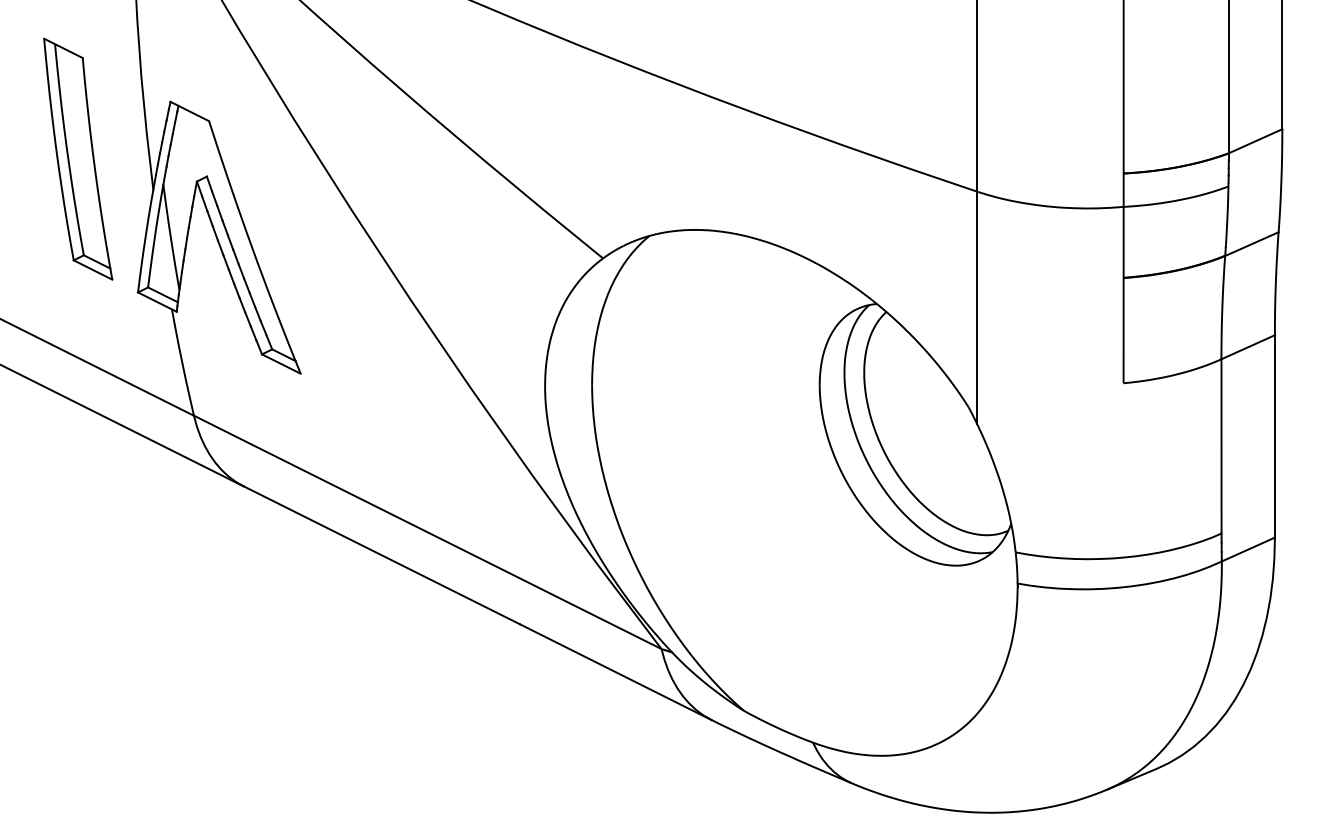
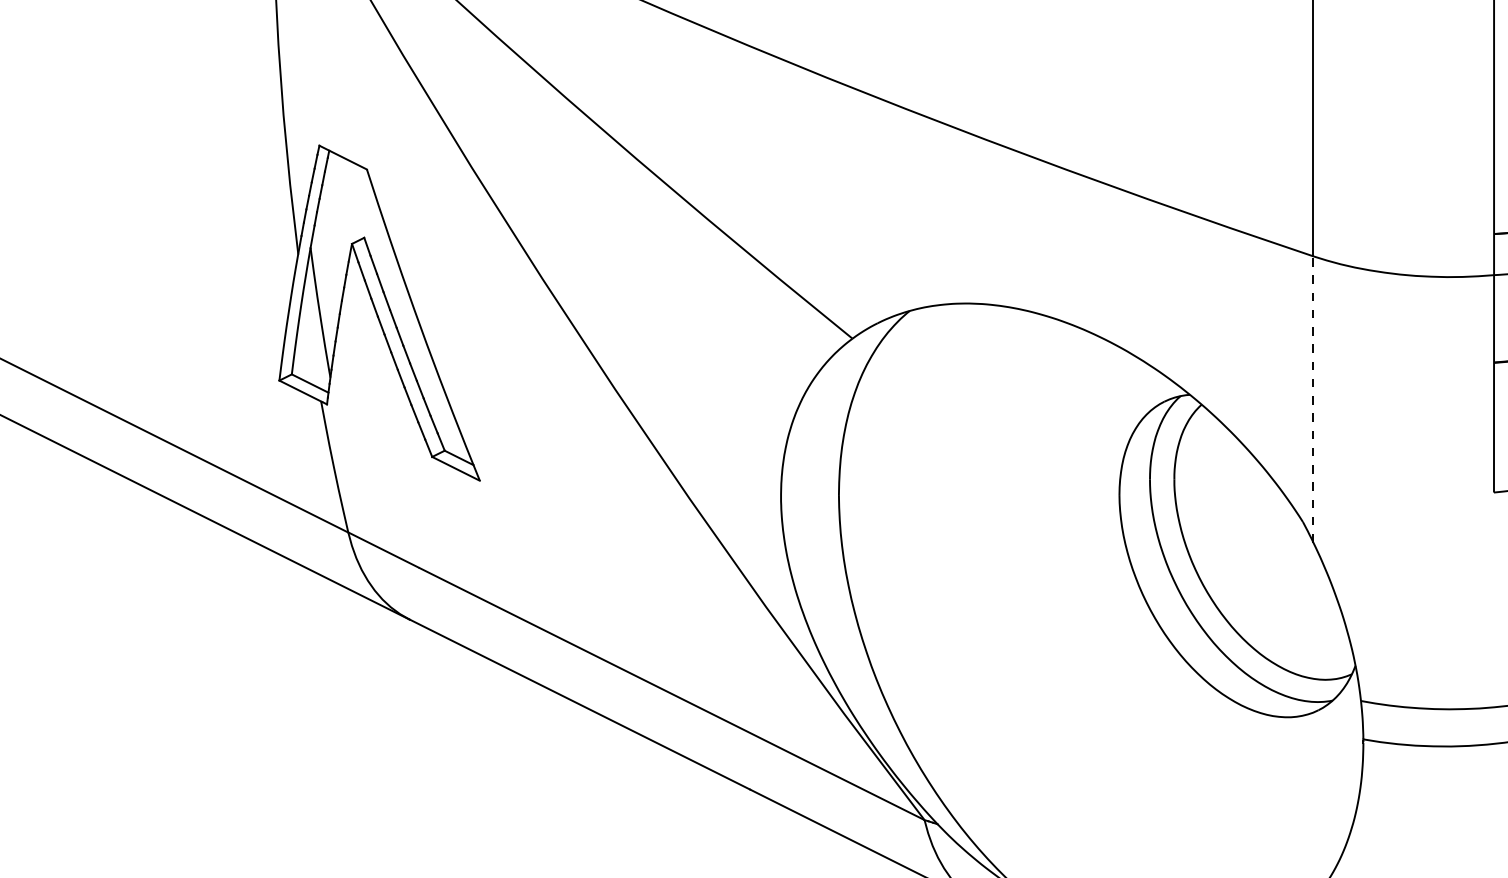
part: (78, 158) -> (206, 215), removed
line: (977, 307) -> (1313, 399), solid -> dashed

